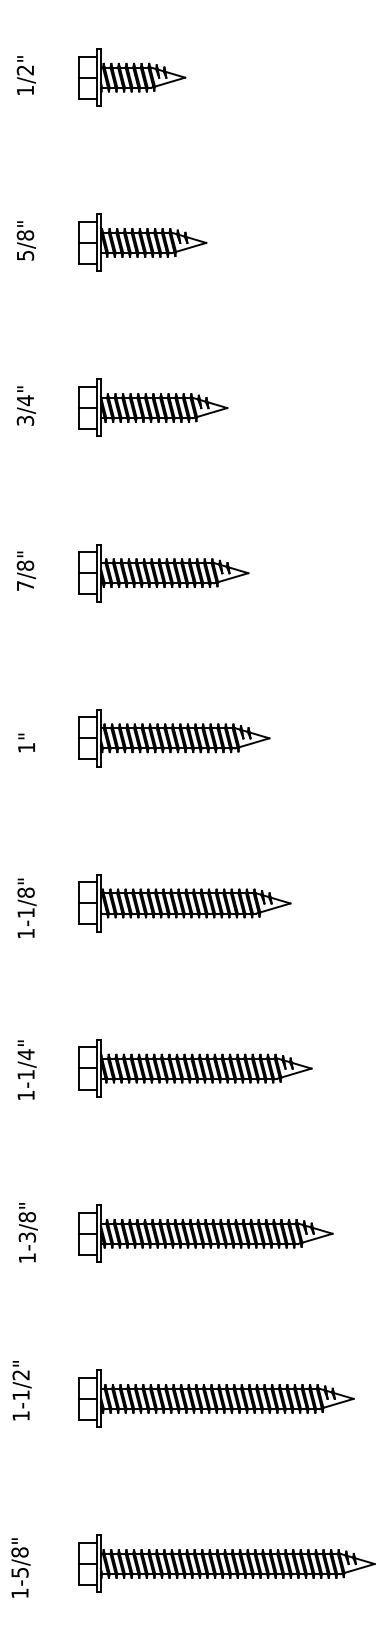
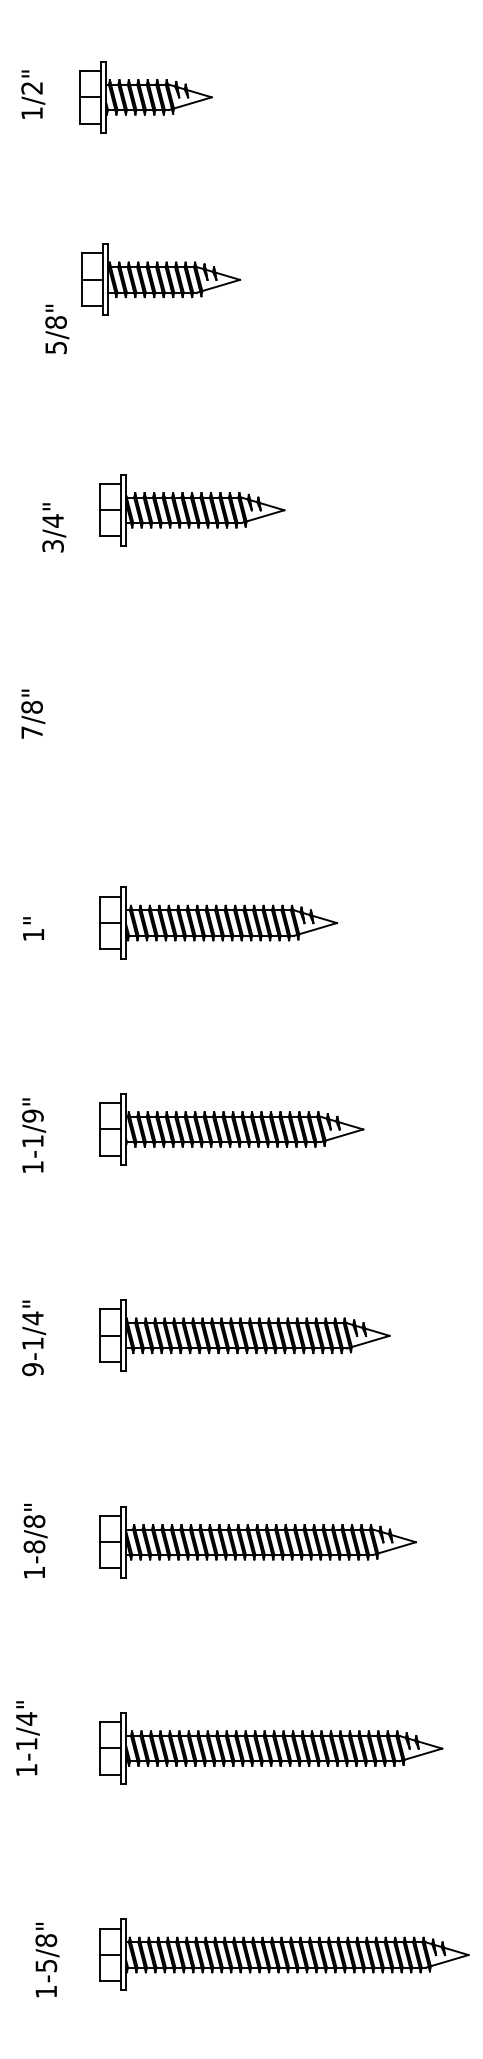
part: (132, 77) -> (145, 97), moved
text: (26, 240) -> (57, 328), moved
part: (143, 242) -> (161, 279), moved
text: (26, 405) -> (54, 527), moved
part: (164, 573) -> (205, 716), removed
text: (25, 892) -> (32, 1115), 1-1/8" -> 1-1/9"
text: (25, 1095) -> (32, 1369), 1-1/4" -> 9-1/4"
text: (27, 1237) -> (34, 1546), 1-3/8" -> 1-8/8"
text: (20, 1374) -> (26, 1718), 1-1/2" -> 1-1/4"
text: (20, 1568) -> (47, 1960), moved

